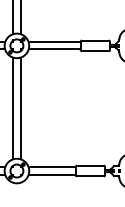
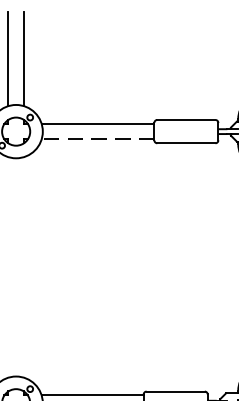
line: (54, 49) -> (97, 139), solid -> dashed
line: (13, 108) -> (8, 267), removed
line: (20, 108) -> (23, 267), removed

